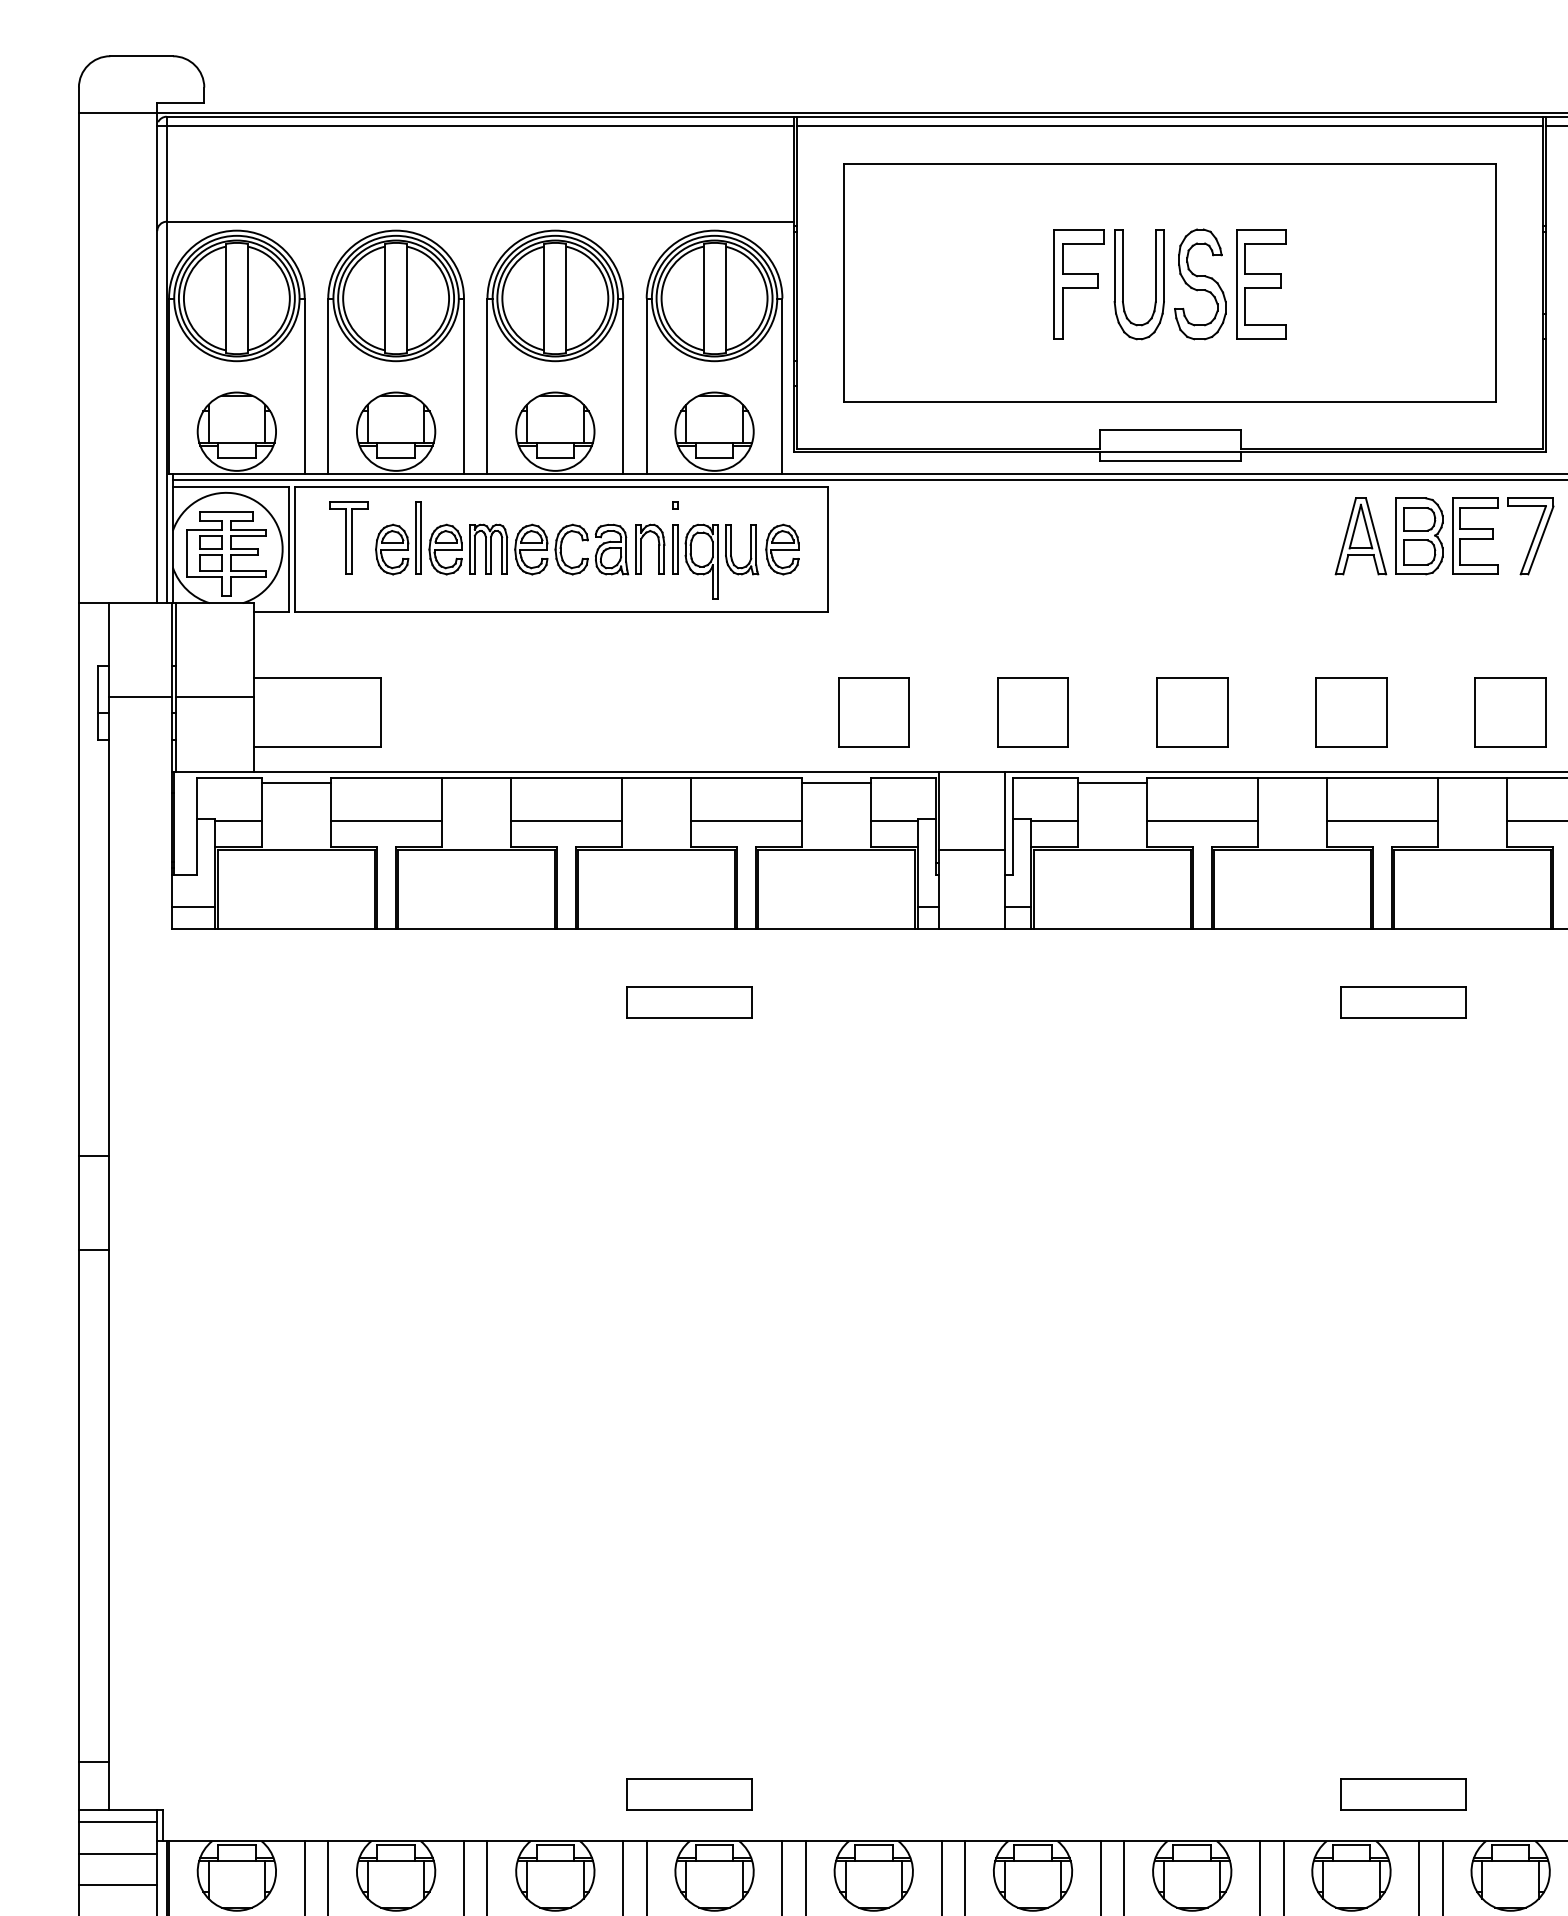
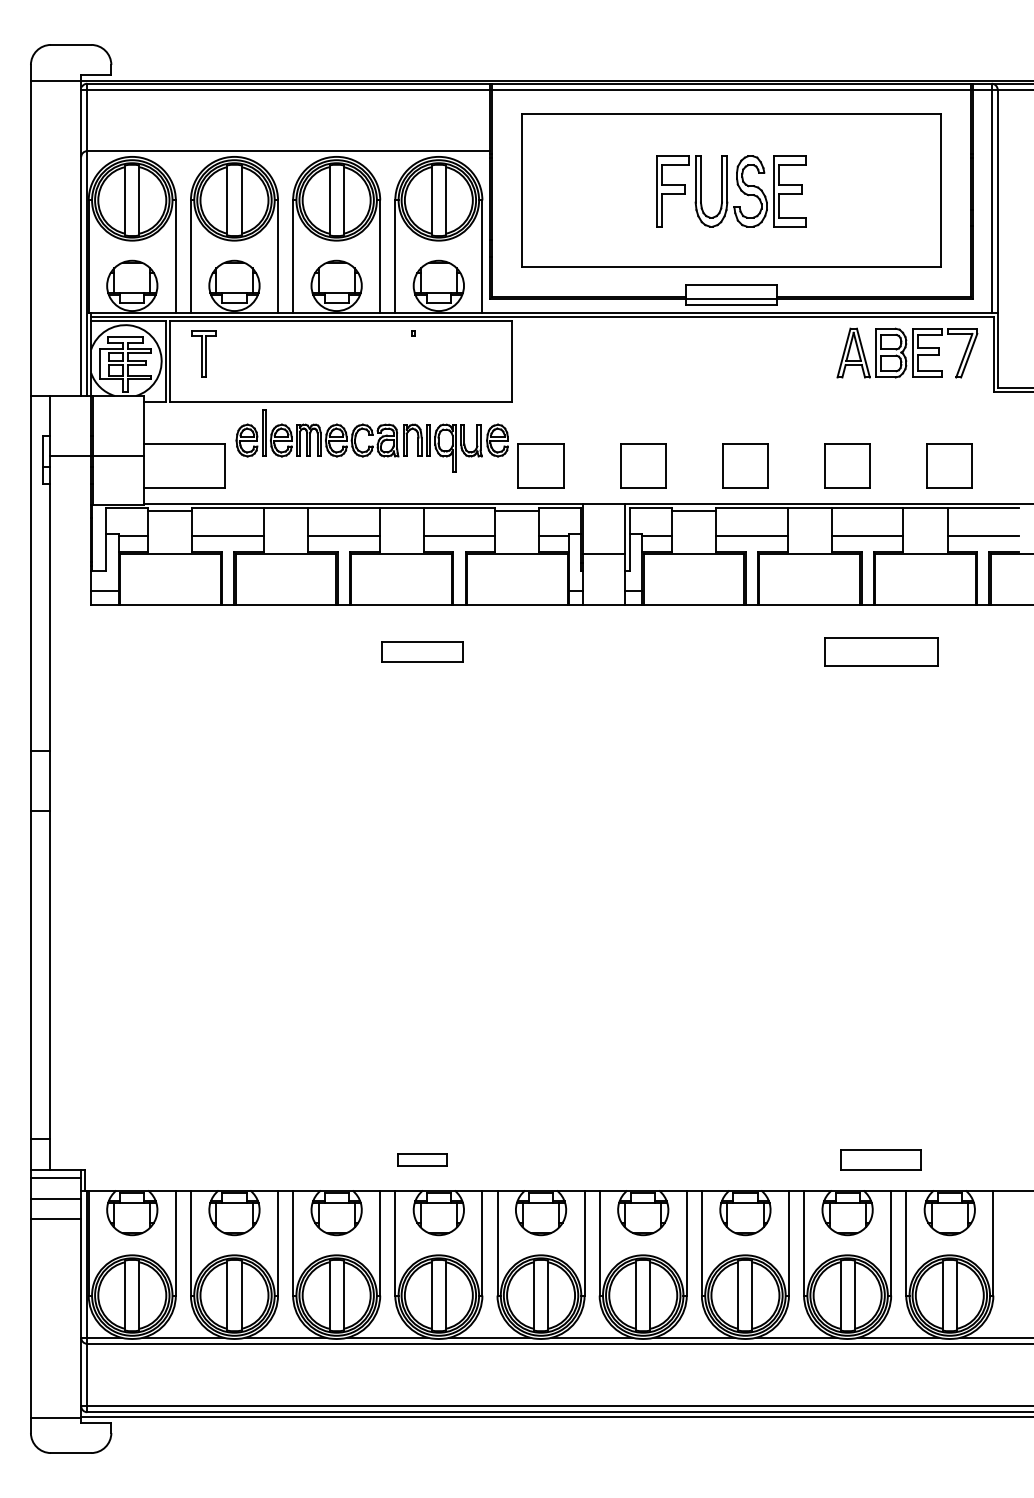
part: (586, 549) -> (371, 440), moved
part: (1402, 1001) -> (880, 651), size x1.4
part: (689, 1792) -> (422, 1159), size x0.6

